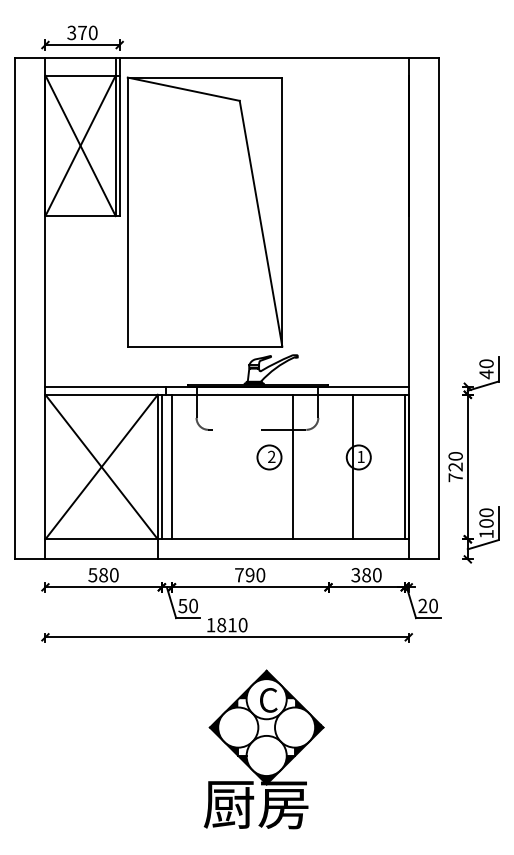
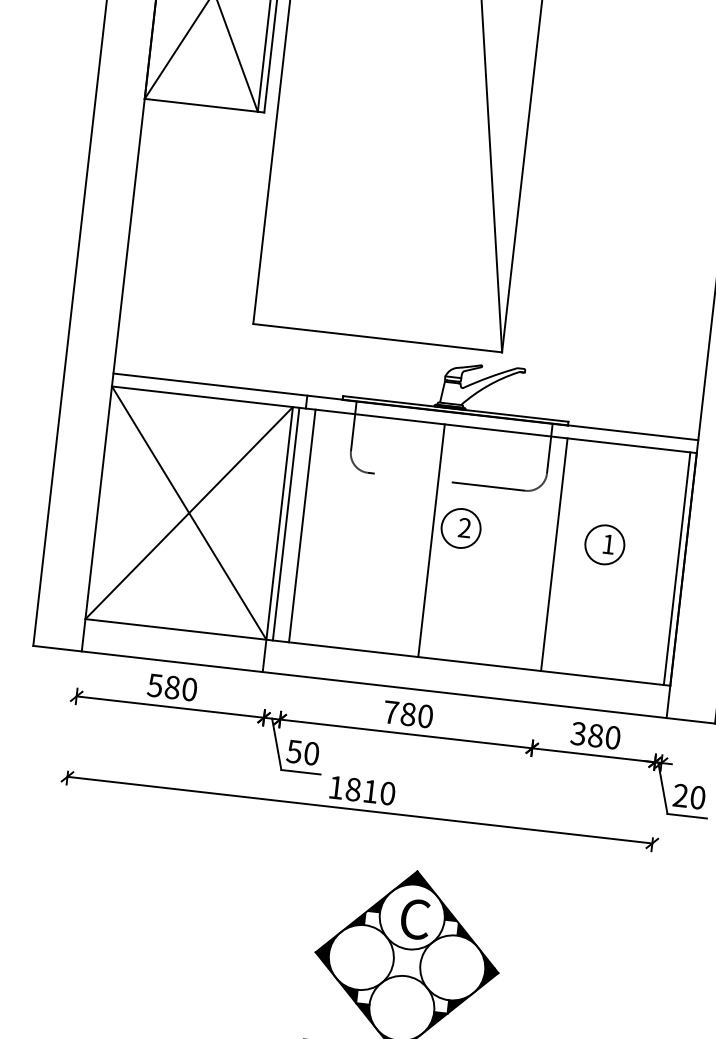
line: (293, 466) -> (432, 539), moved
line: (352, 466) -> (554, 553), moved
text: (249, 575) -> (407, 714), 790 -> 780

